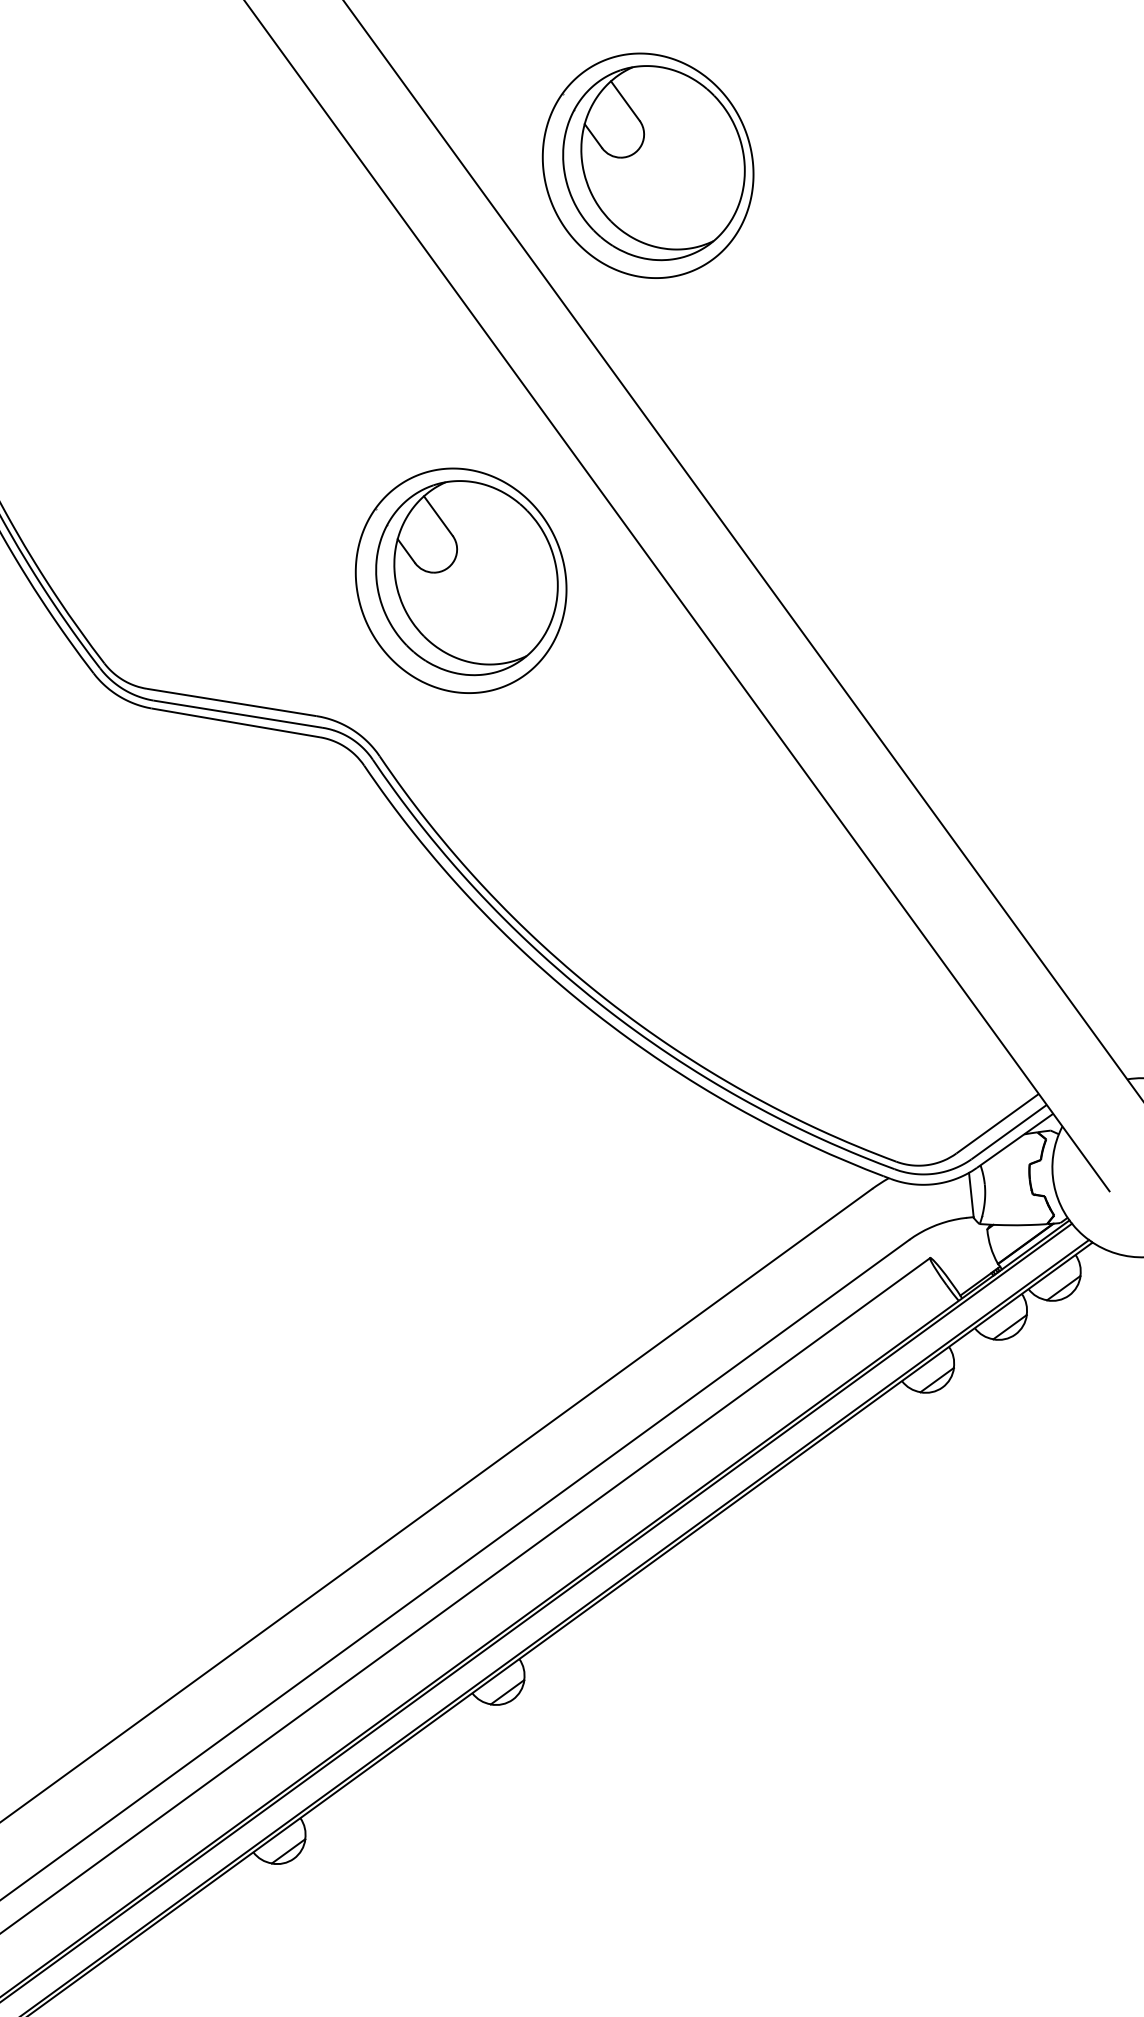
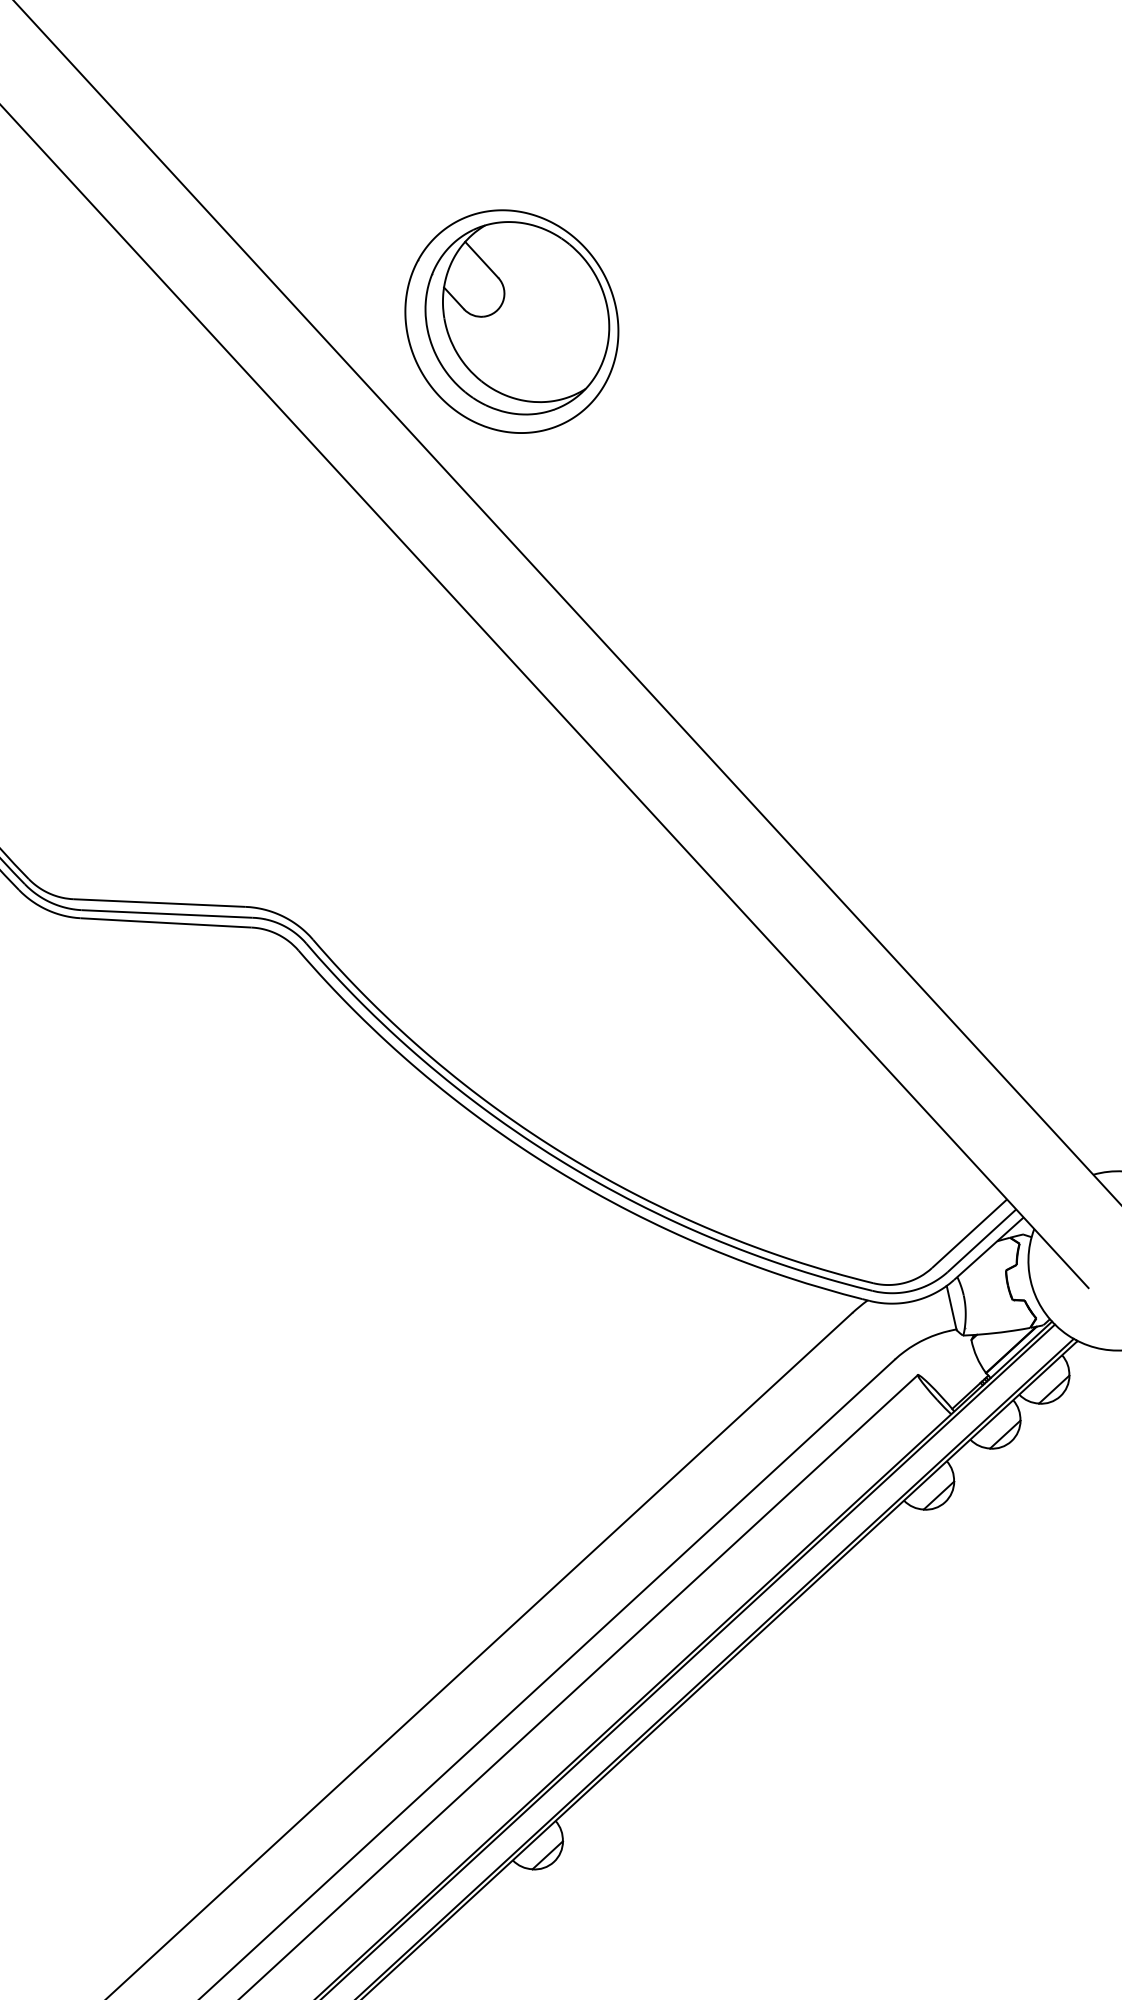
part: (460, 580) -> (373, 755), removed

